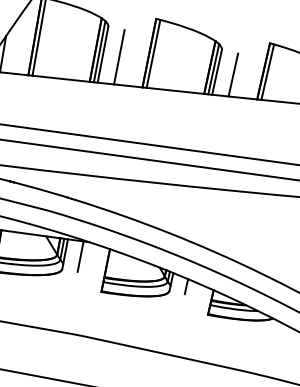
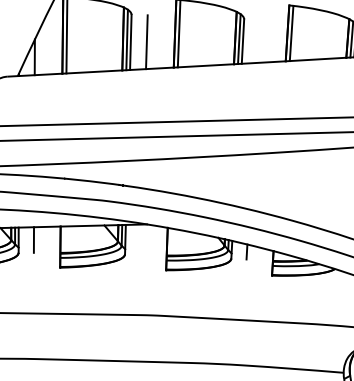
line: (232, 74) -> (258, 41), removed
line: (80, 256) -> (140, 239), removed

